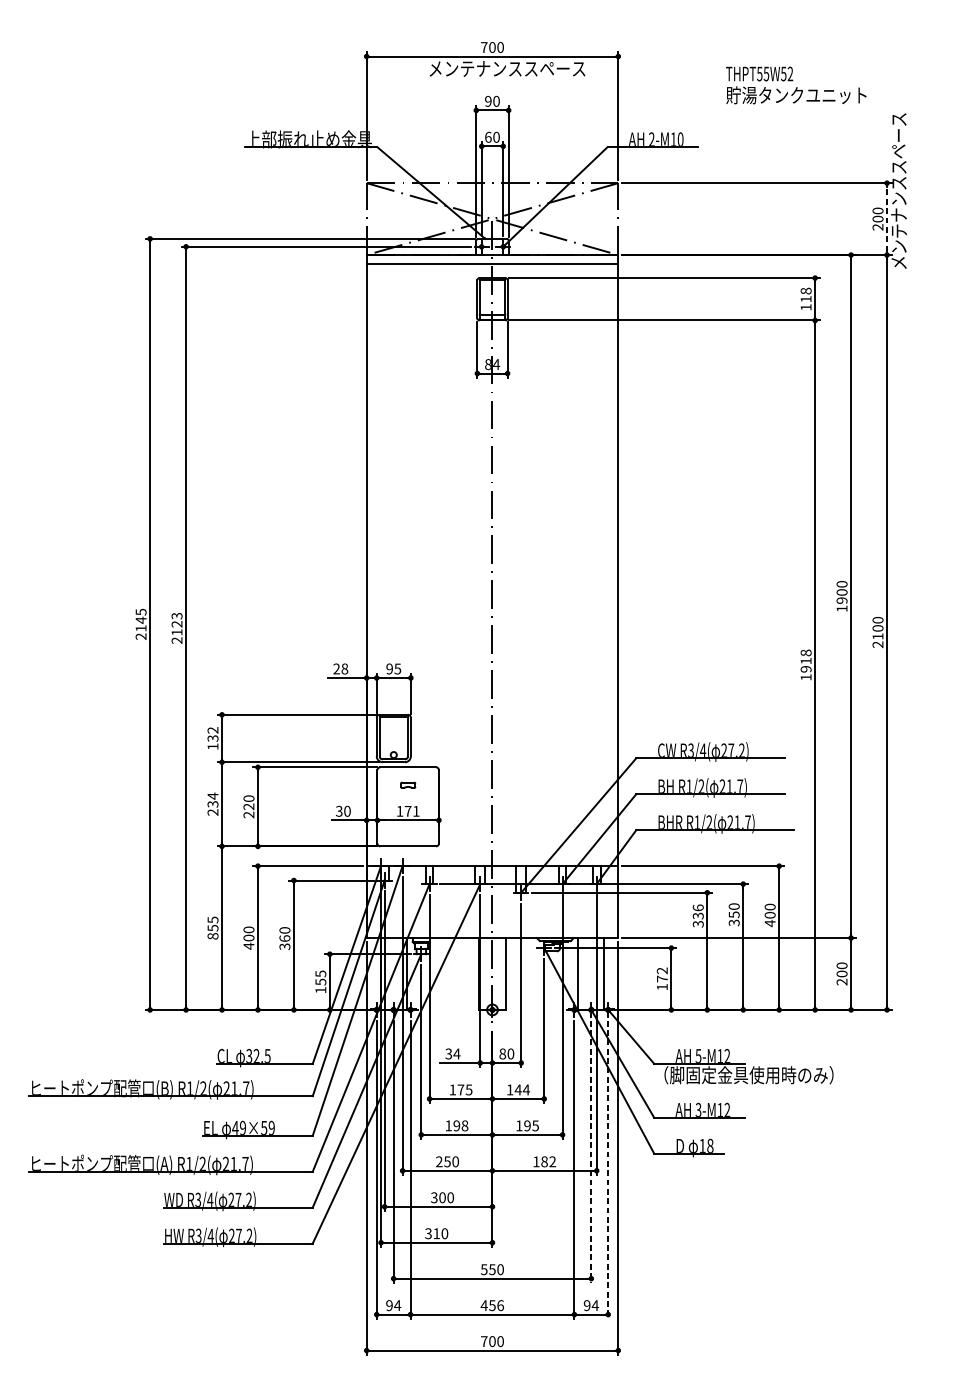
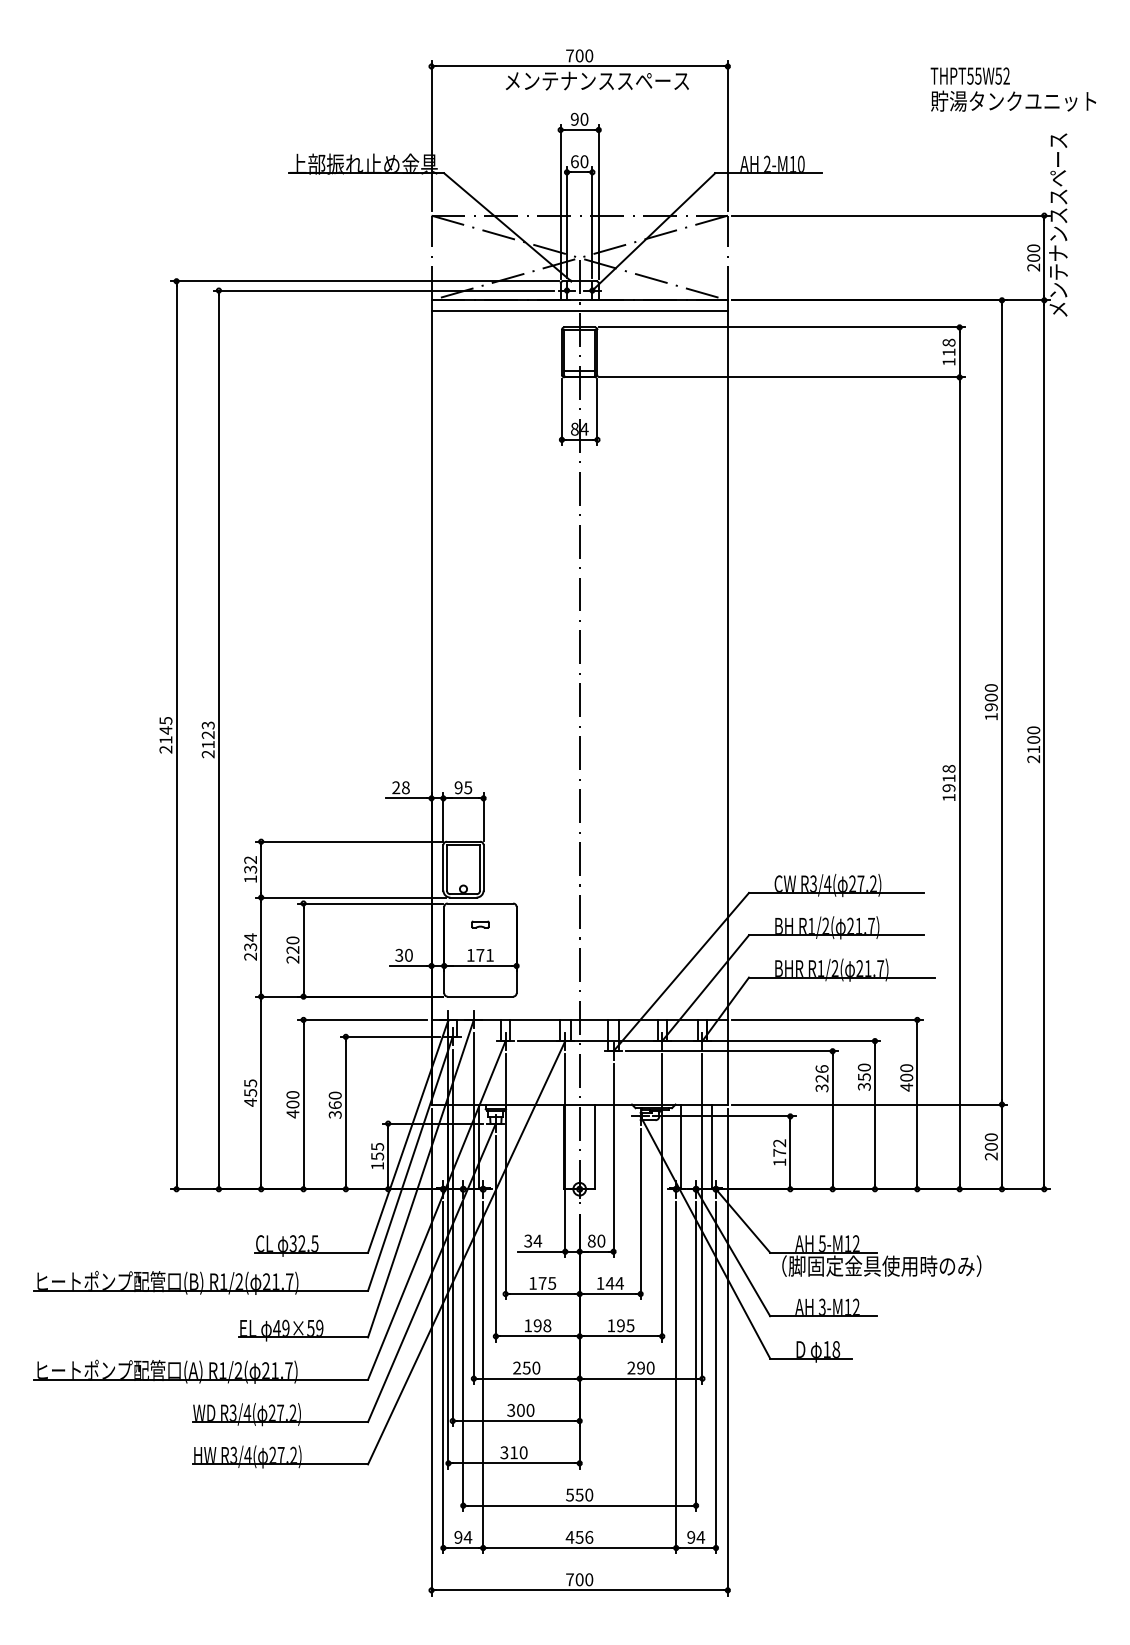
text: (796, 85) -> (1013, 89), moved
line: (887, 218) -> (1044, 257), dashed -> solid
text: (698, 915) -> (822, 1078), 336 -> 326
text: (212, 936) -> (250, 1102), 855 -> 455
line: (591, 1151) -> (696, 1356), dashed -> solid
text: (544, 1161) -> (640, 1367), 182 -> 290
line: (608, 1169) -> (716, 1377), dashed -> solid

